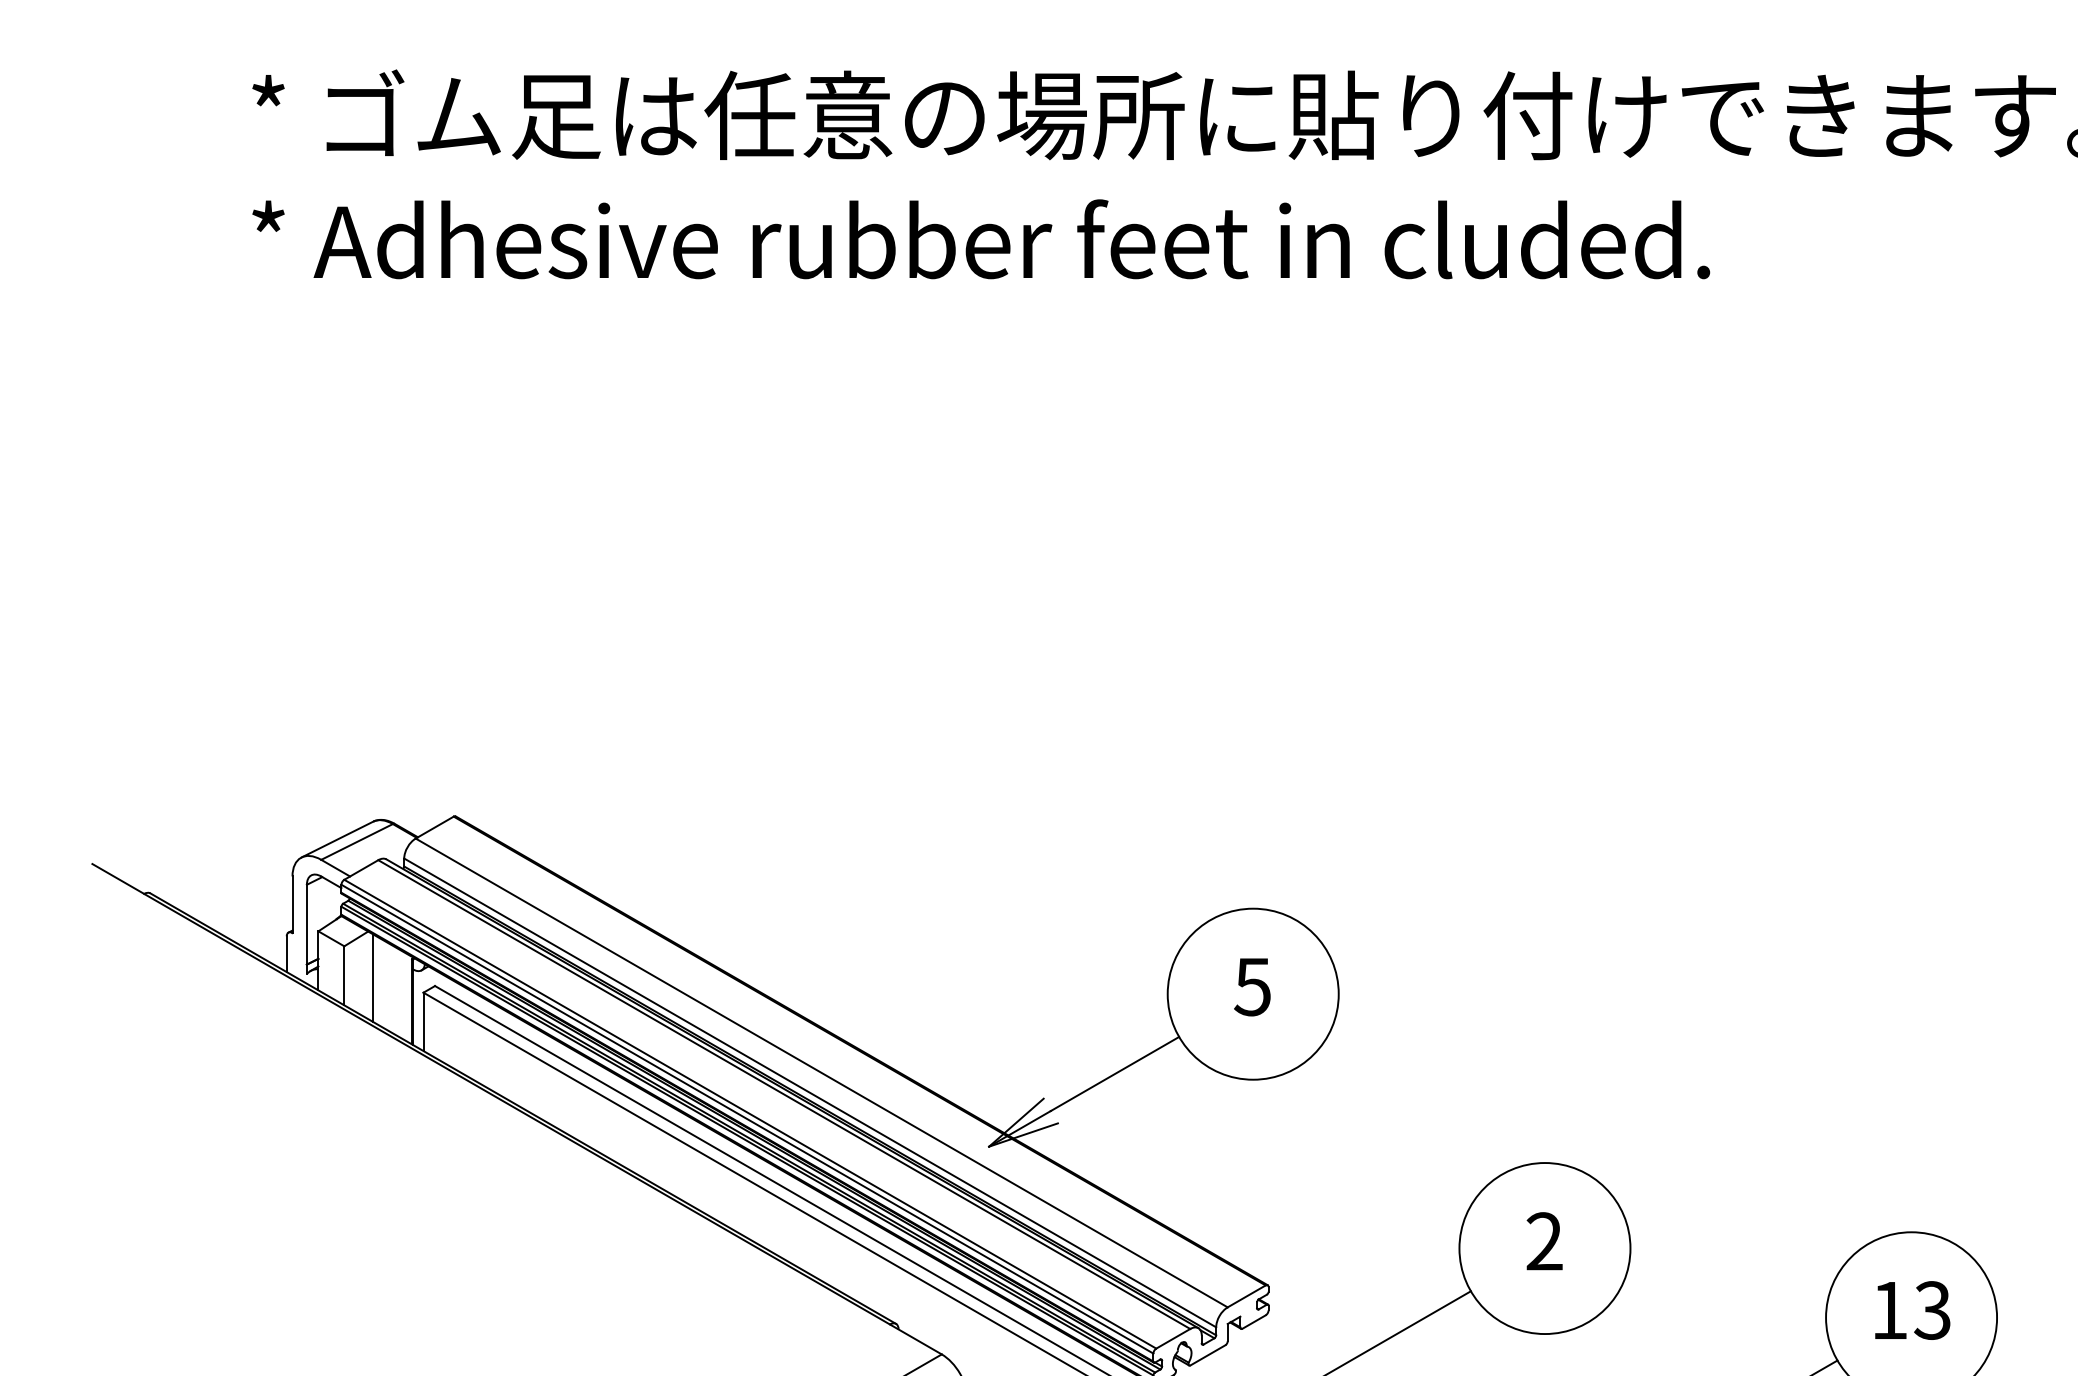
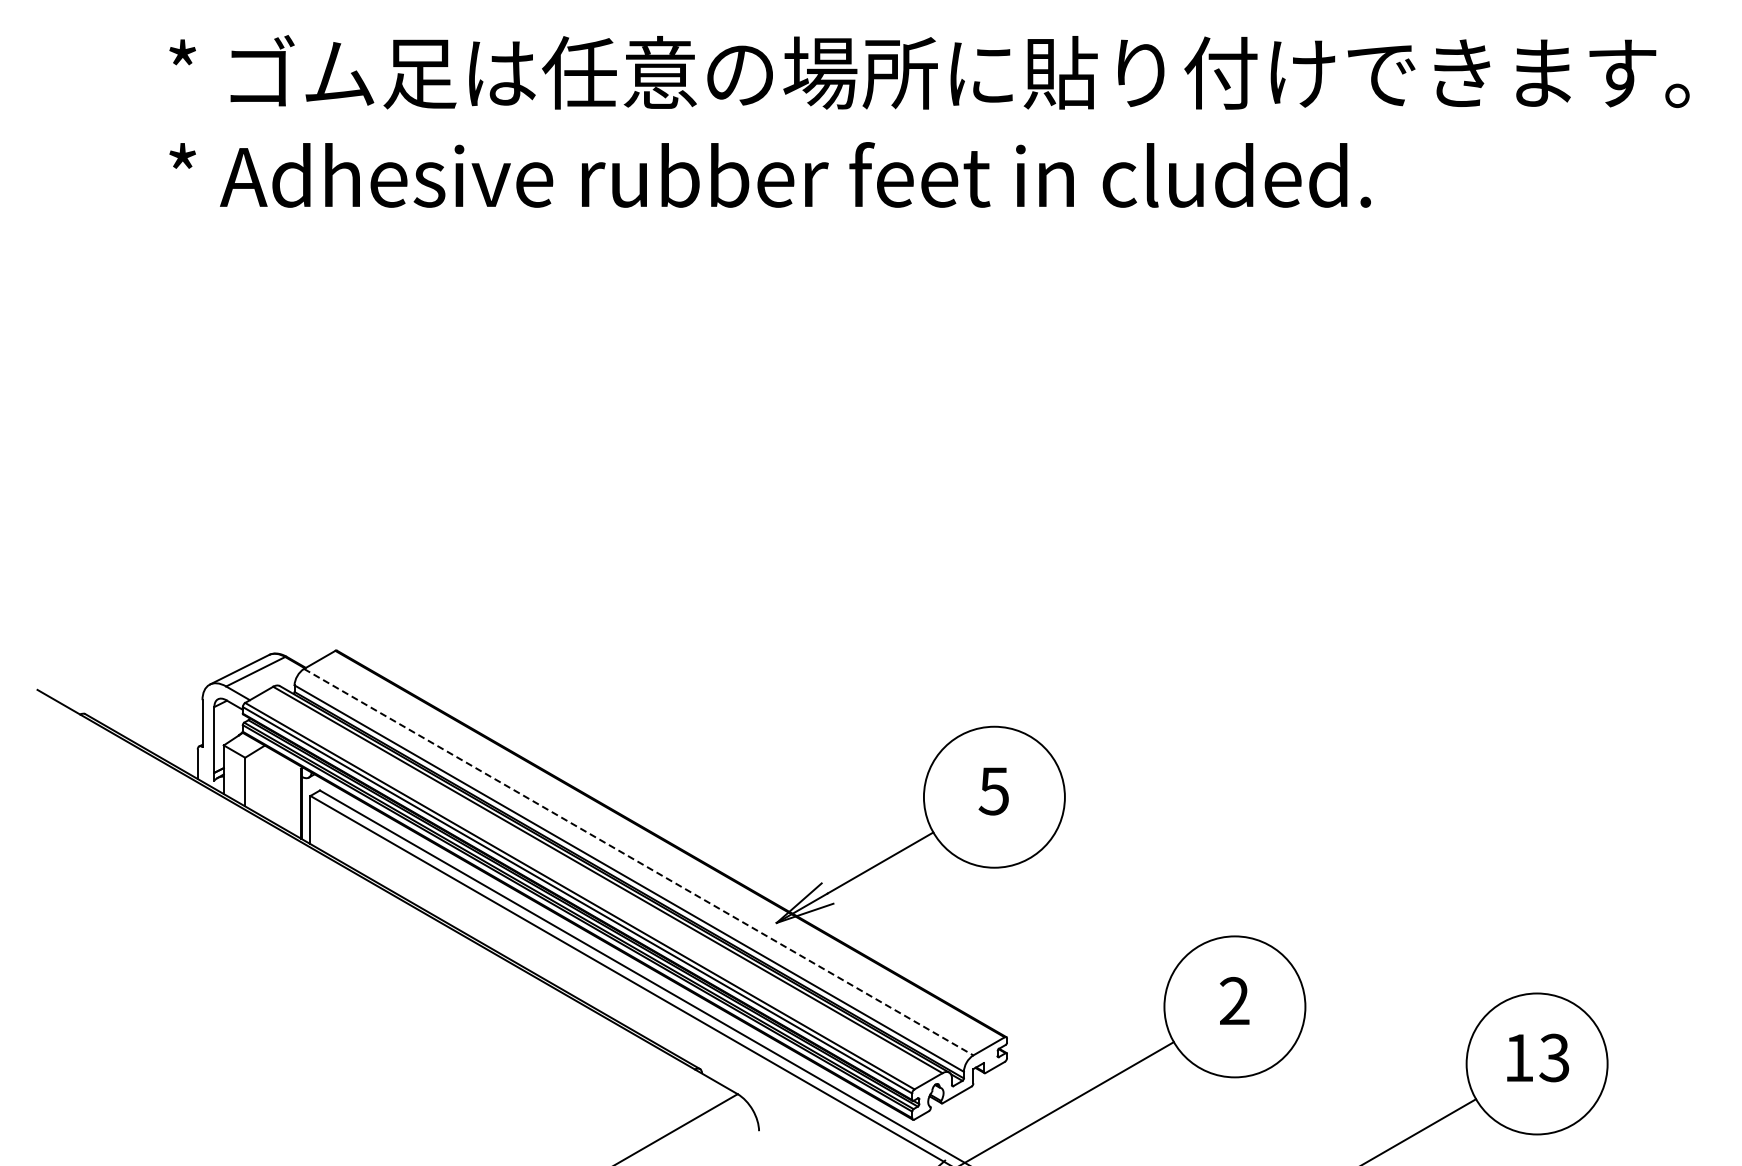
line: (372, 977) -> (268, 783), removed
line: (822, 1073) -> (639, 862), solid -> dashed

